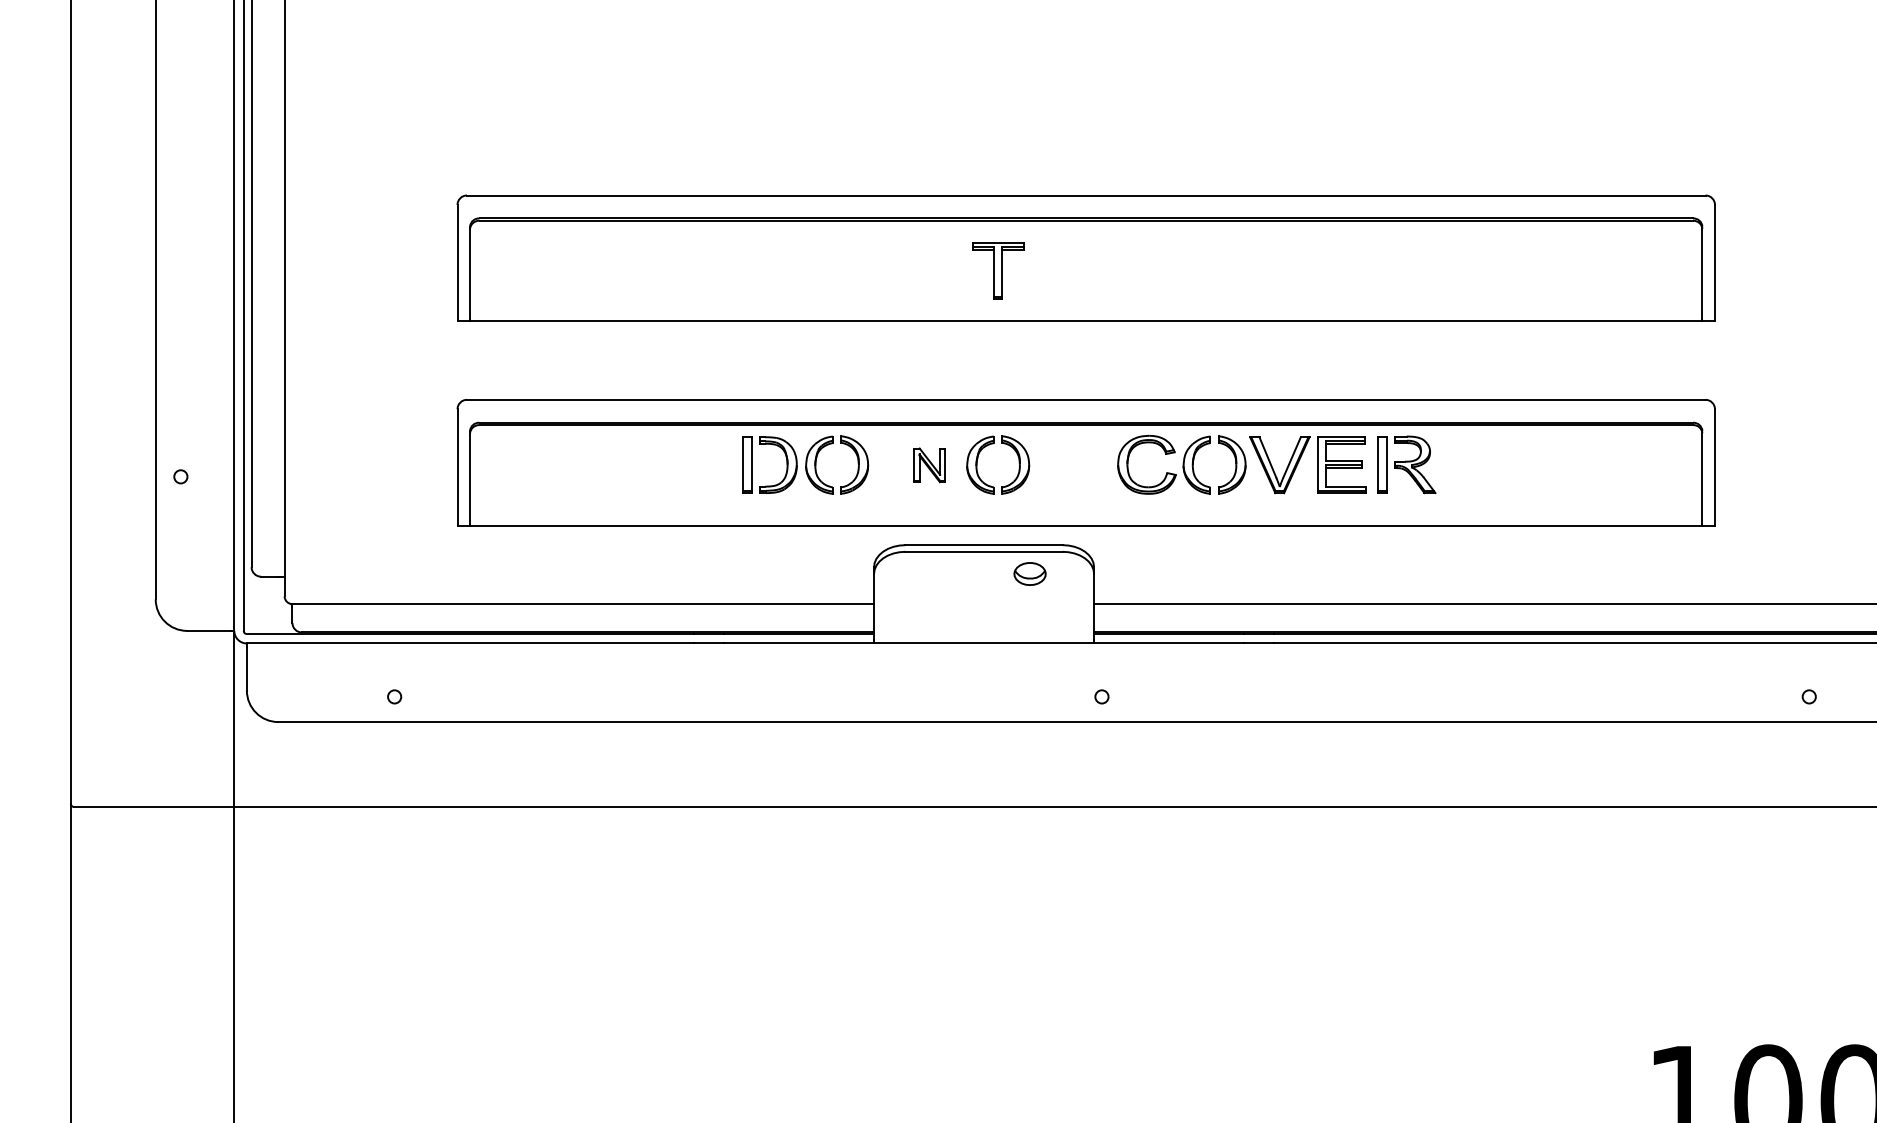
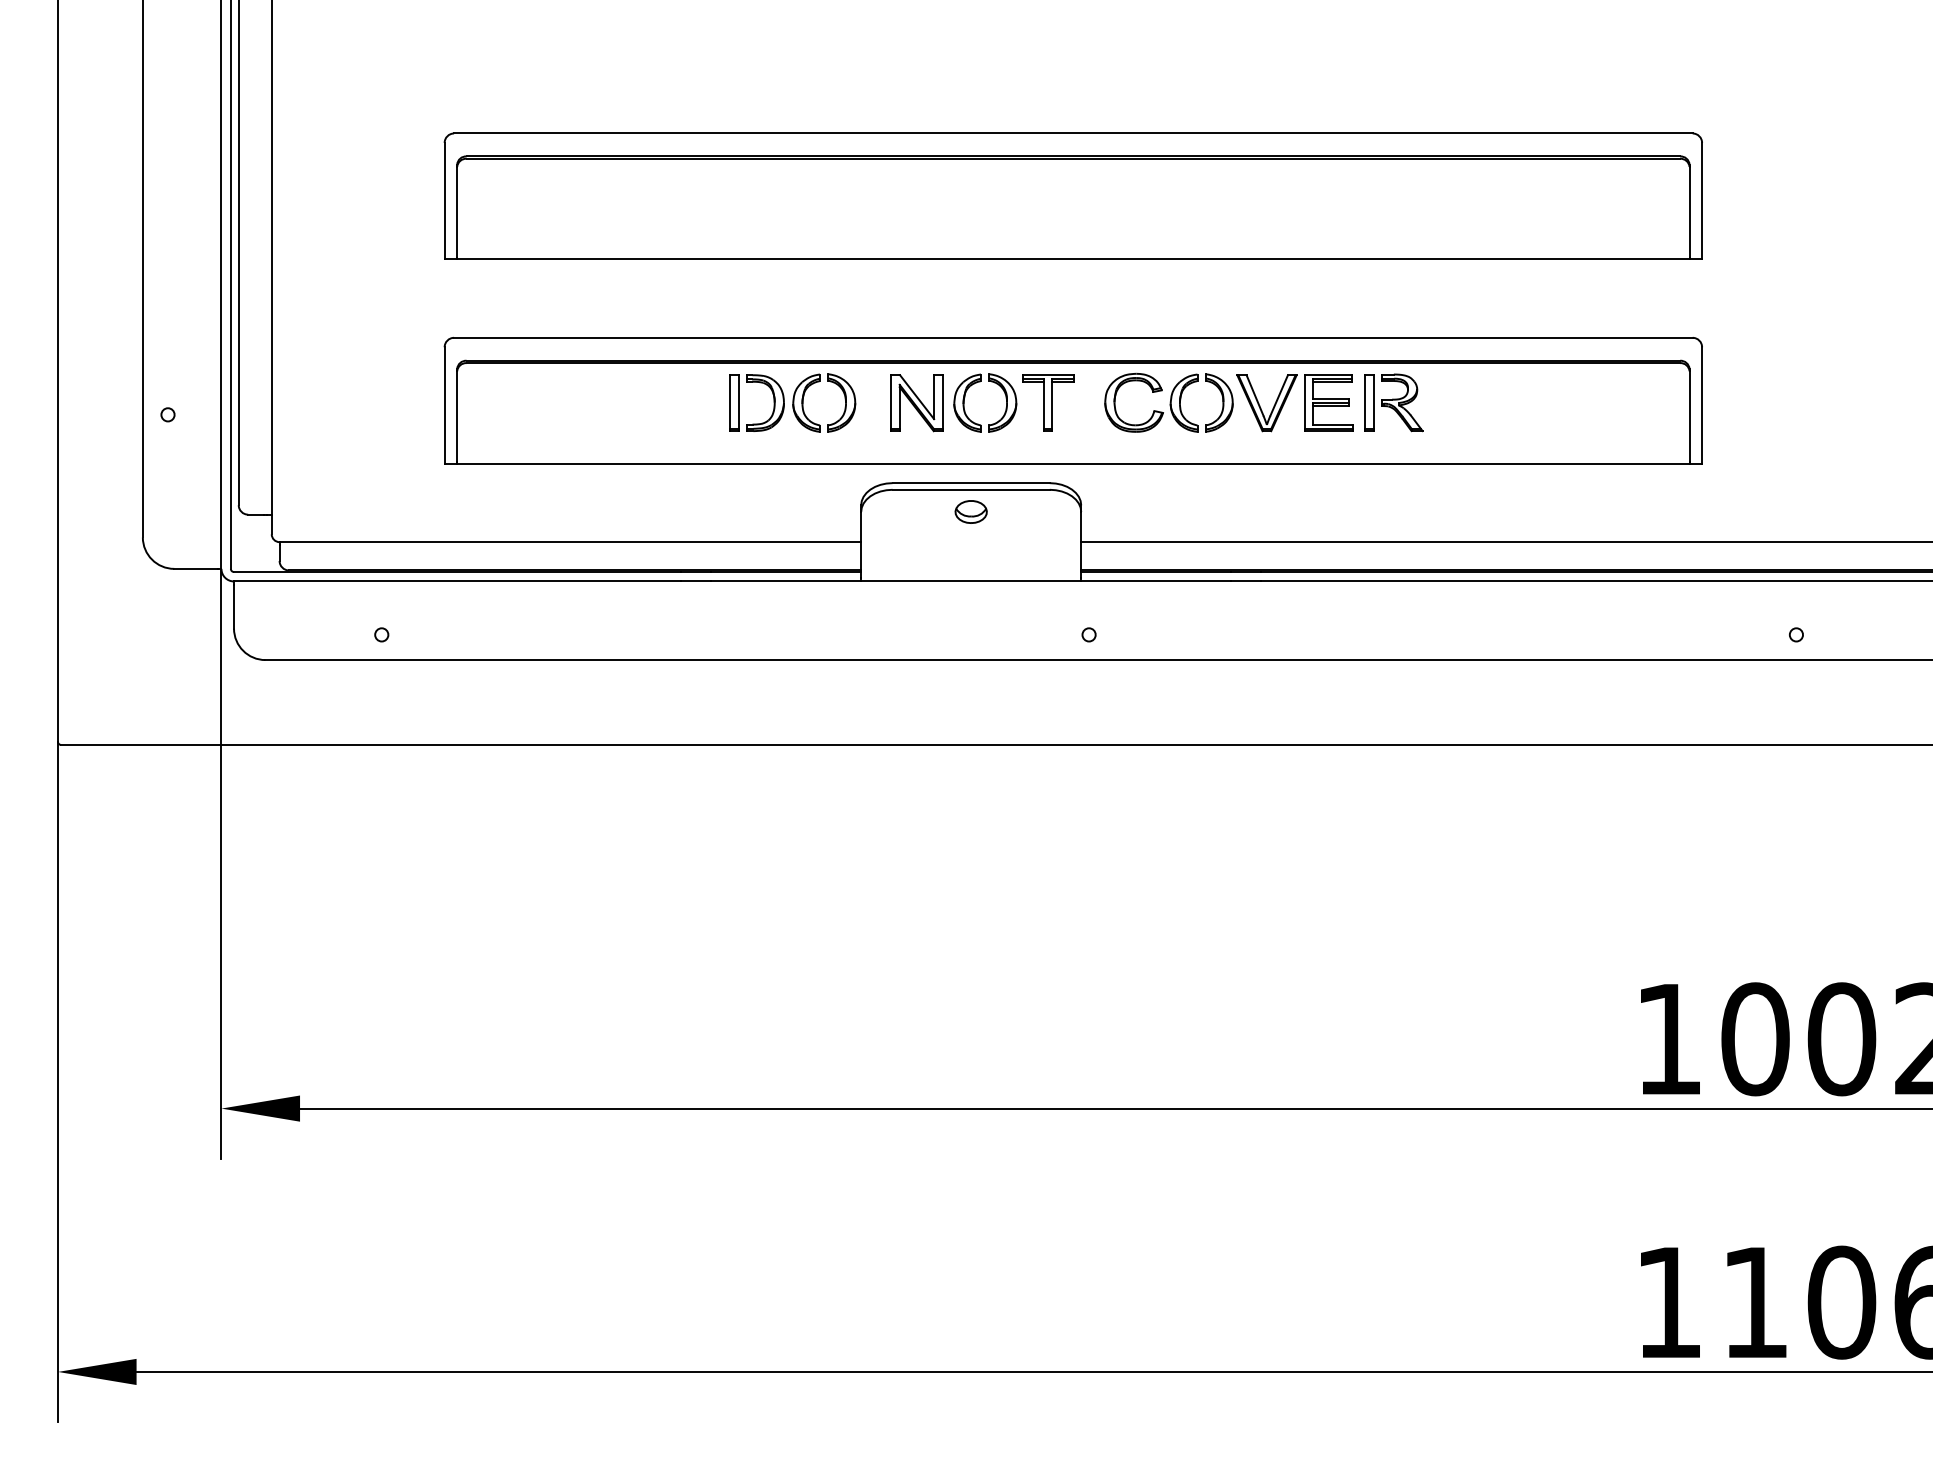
part: (998, 270) -> (1048, 402), moved
part: (929, 465) -> (916, 403), size x1.67
part: (1029, 573) -> (970, 511), moved

